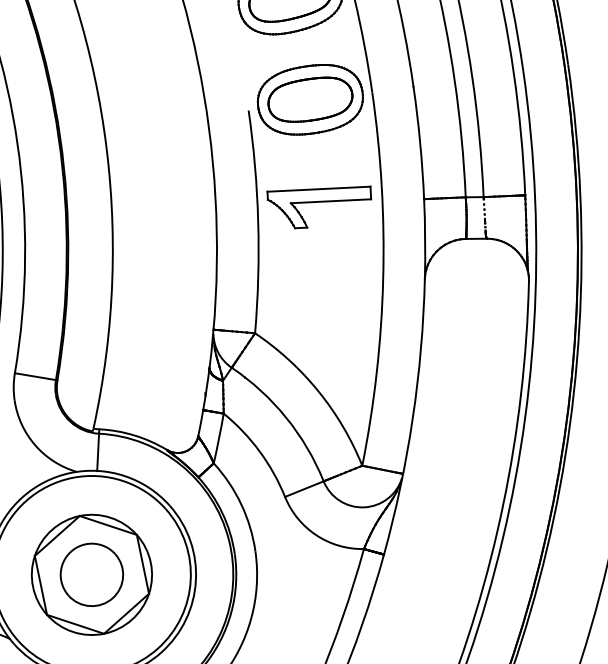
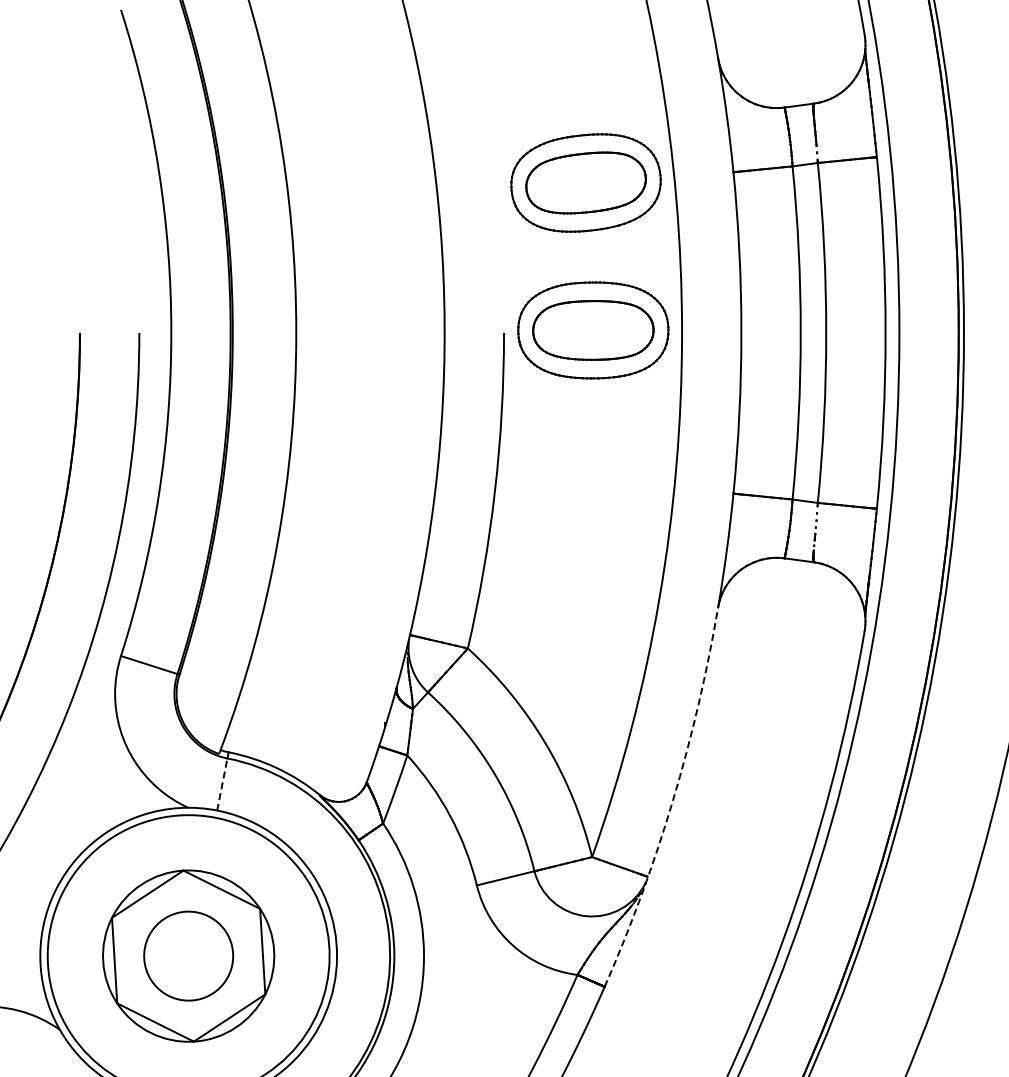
part: (320, 204) -> (586, 480), removed
arc: (413, 418) -> (673, 800), solid -> dashed
line: (98, 452) -> (222, 784), solid -> dashed

